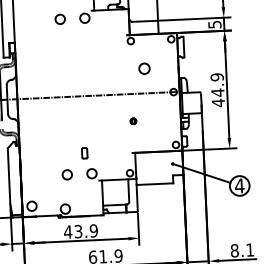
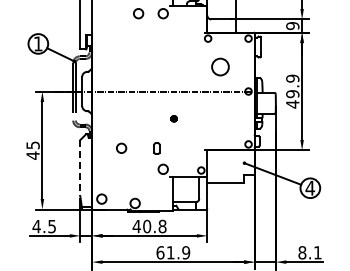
text: (214, 25) -> (292, 26), 5 -> 9
circle: (144, 68) -> (220, 66), size x1.6
text: (217, 92) -> (292, 93), 44.9 -> 49.9
part: (132, 120) -> (173, 118), moved
circle: (67, 174) -> (121, 147), moved
line: (9, 176) -> (80, 168), solid -> dashed
text: (85, 231) -> (154, 226), 43.9 -> 40.8

